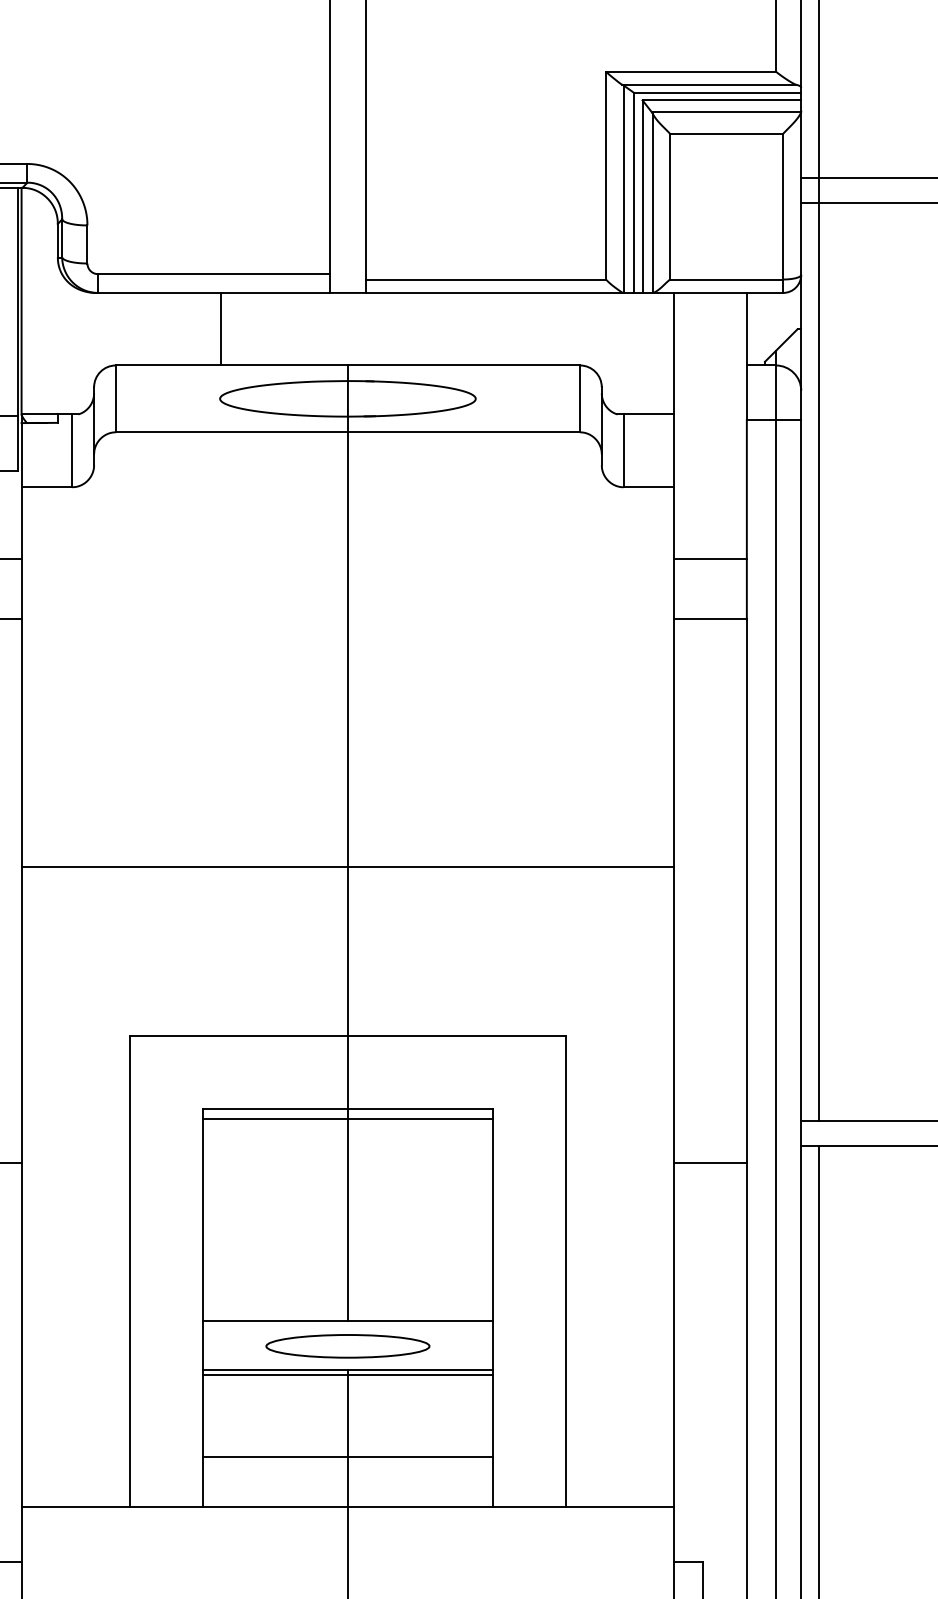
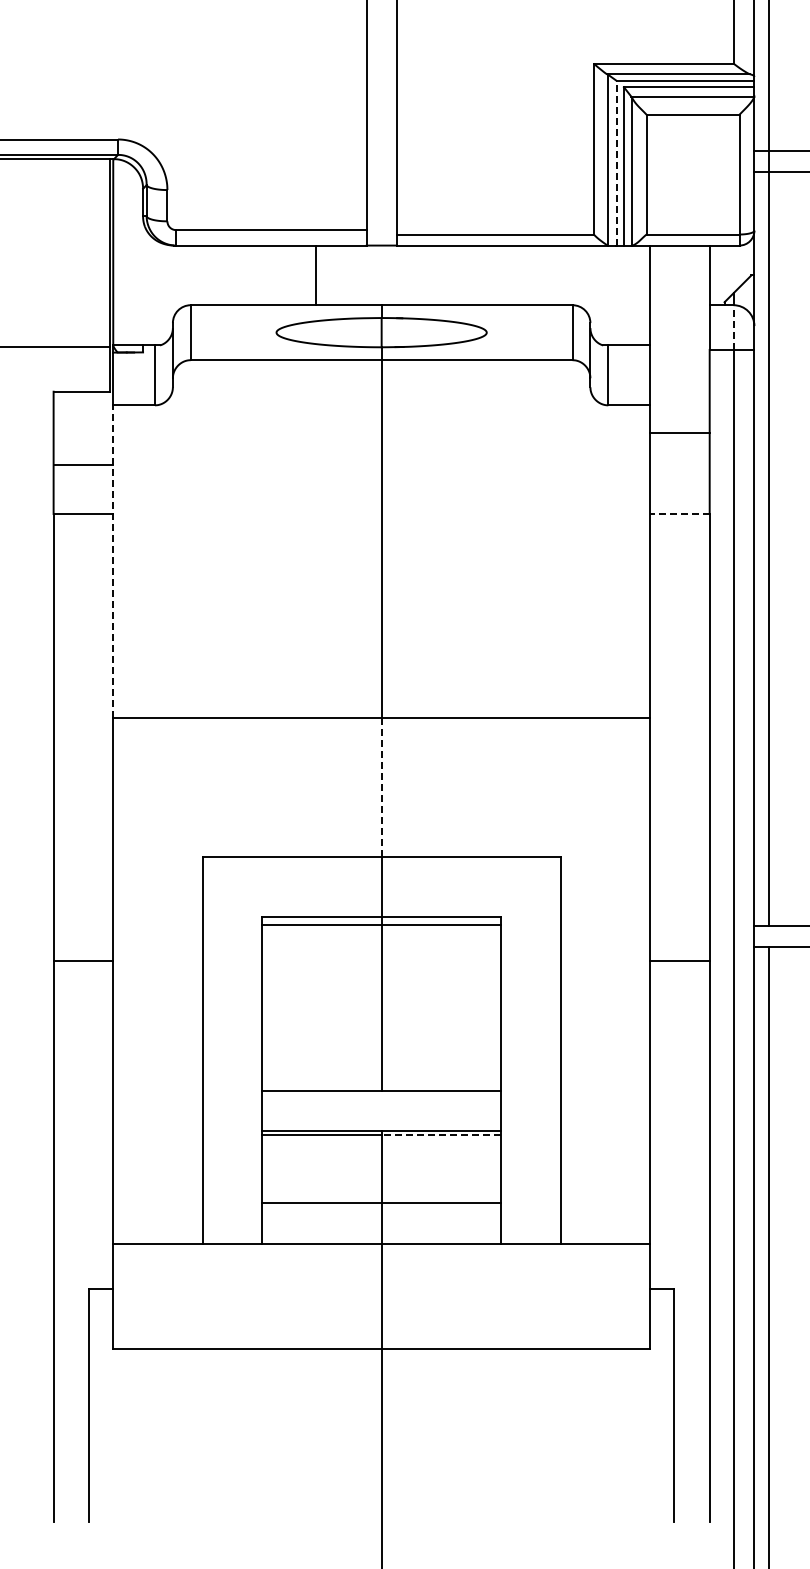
line: (633, 191) -> (616, 162), solid -> dashed
line: (221, 329) -> (316, 275), moved
line: (775, 392) -> (733, 327), solid -> dashed
line: (710, 559) -> (679, 432), moved
line: (710, 618) -> (679, 513), solid -> dashed
line: (21, 677) -> (113, 561), solid -> dashed
line: (347, 953) -> (381, 788), solid -> dashed
part: (347, 1345) -> (381, 1111), removed
line: (420, 1375) -> (441, 1135), solid -> dashed

